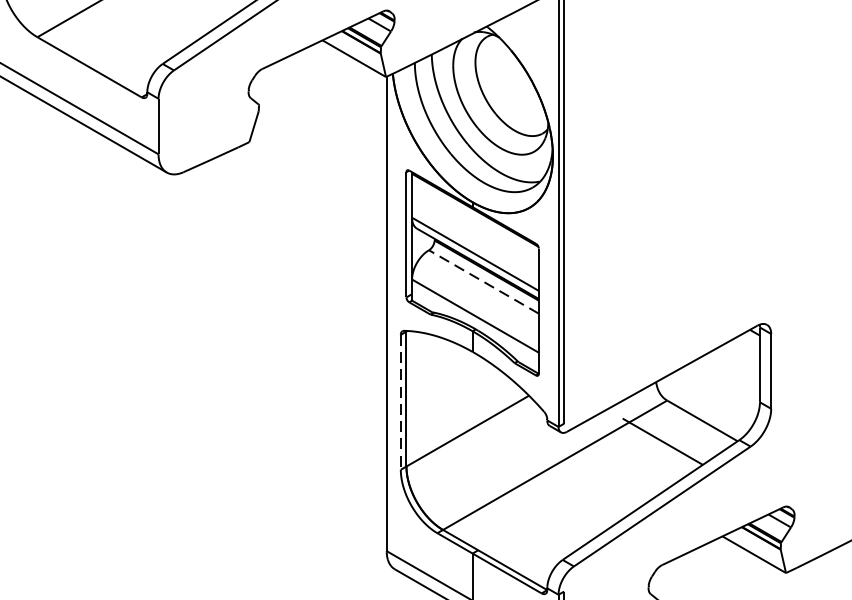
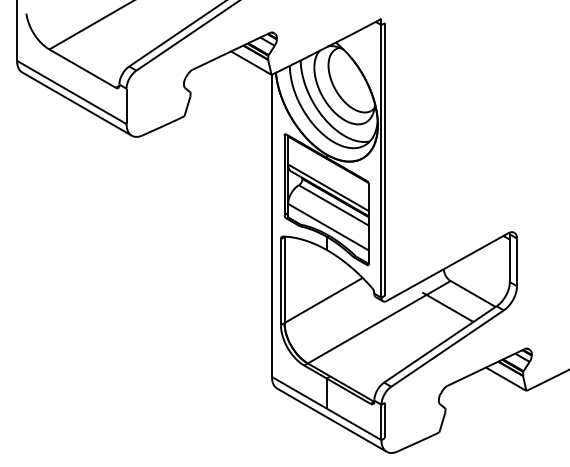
line: (483, 282) -> (333, 205), dashed -> solid
line: (400, 402) -> (280, 282), dashed -> solid

